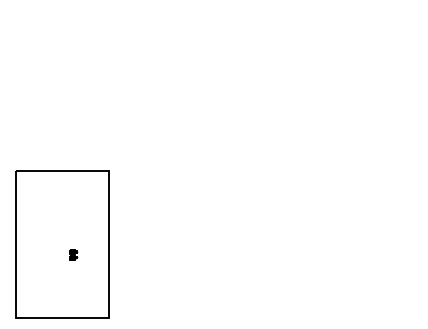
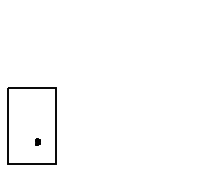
part: (73, 253) -> (37, 141), moved

